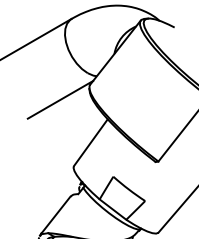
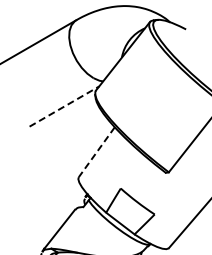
line: (60, 99) -> (64, 106), solid -> dashed
line: (90, 142) -> (96, 152), solid -> dashed

